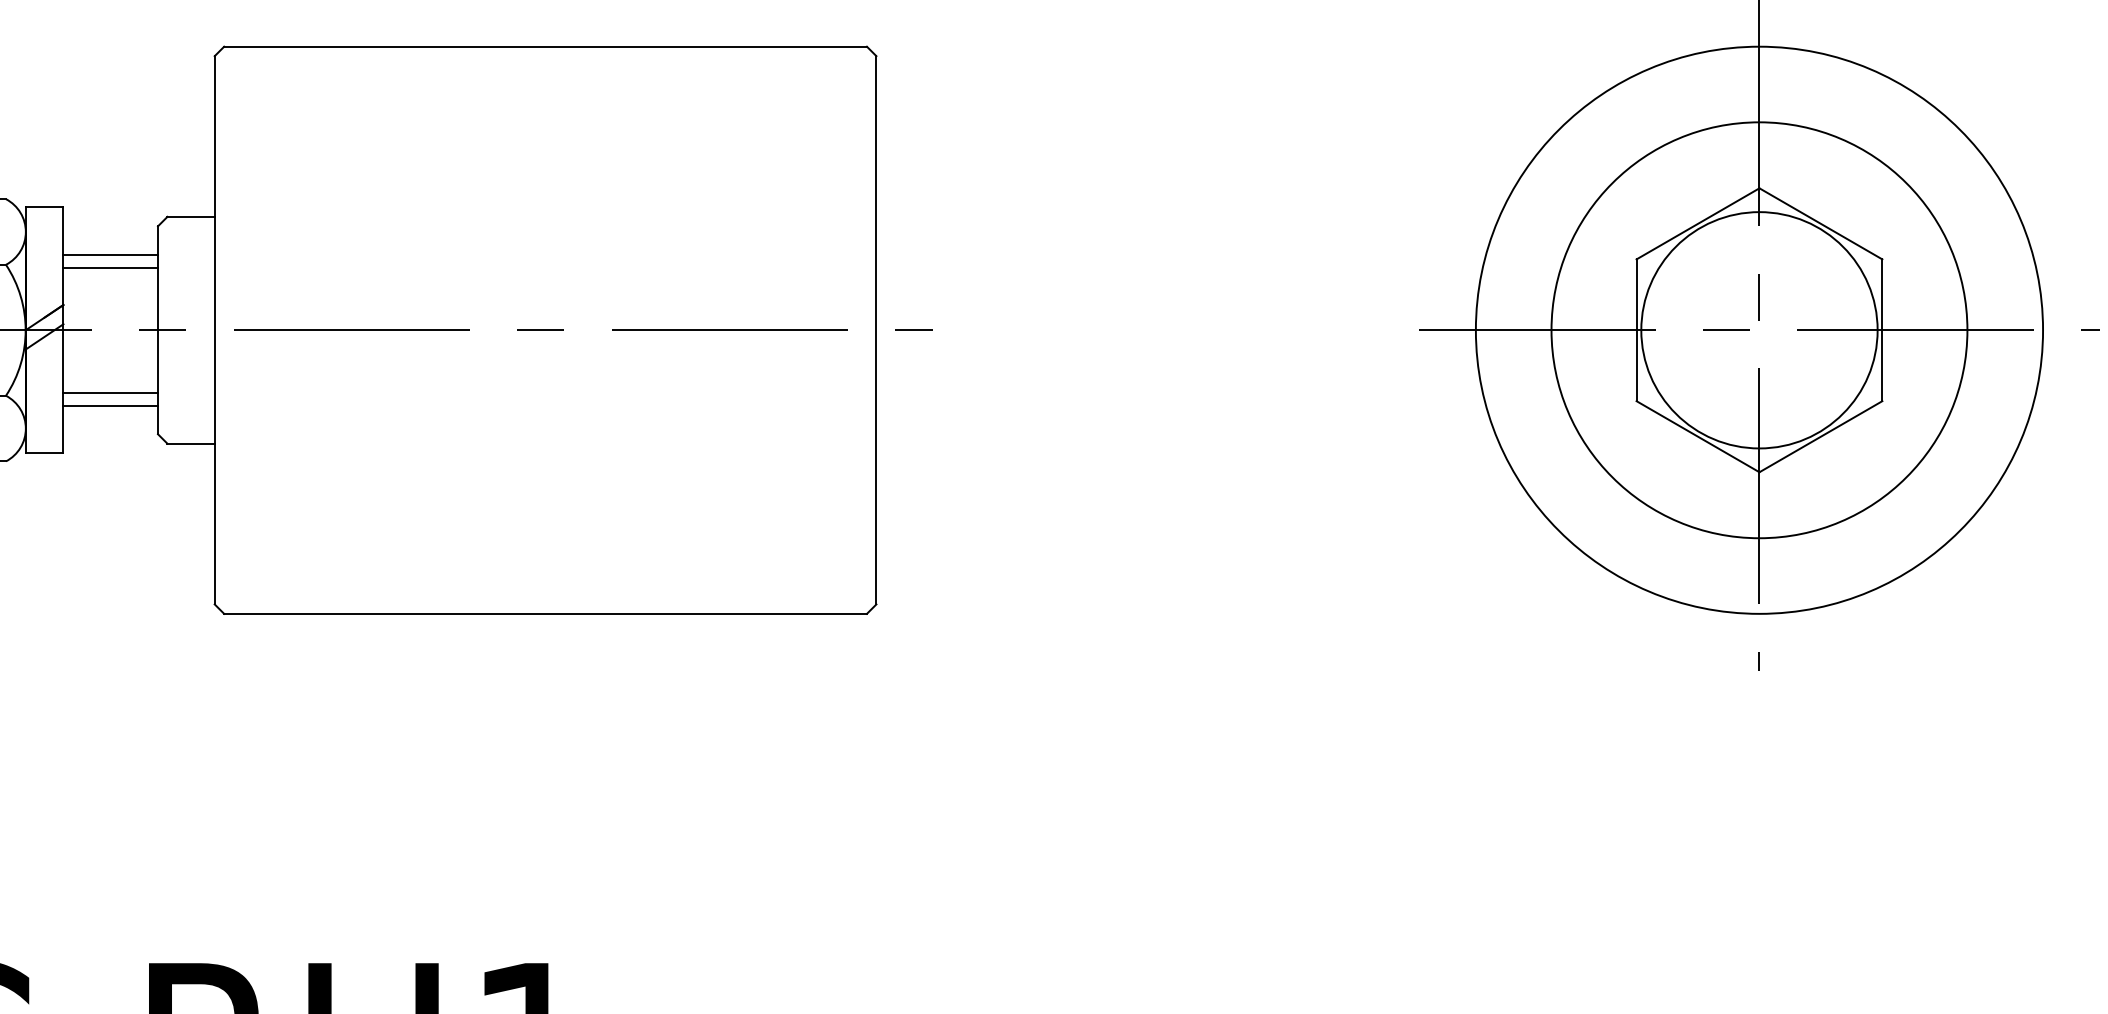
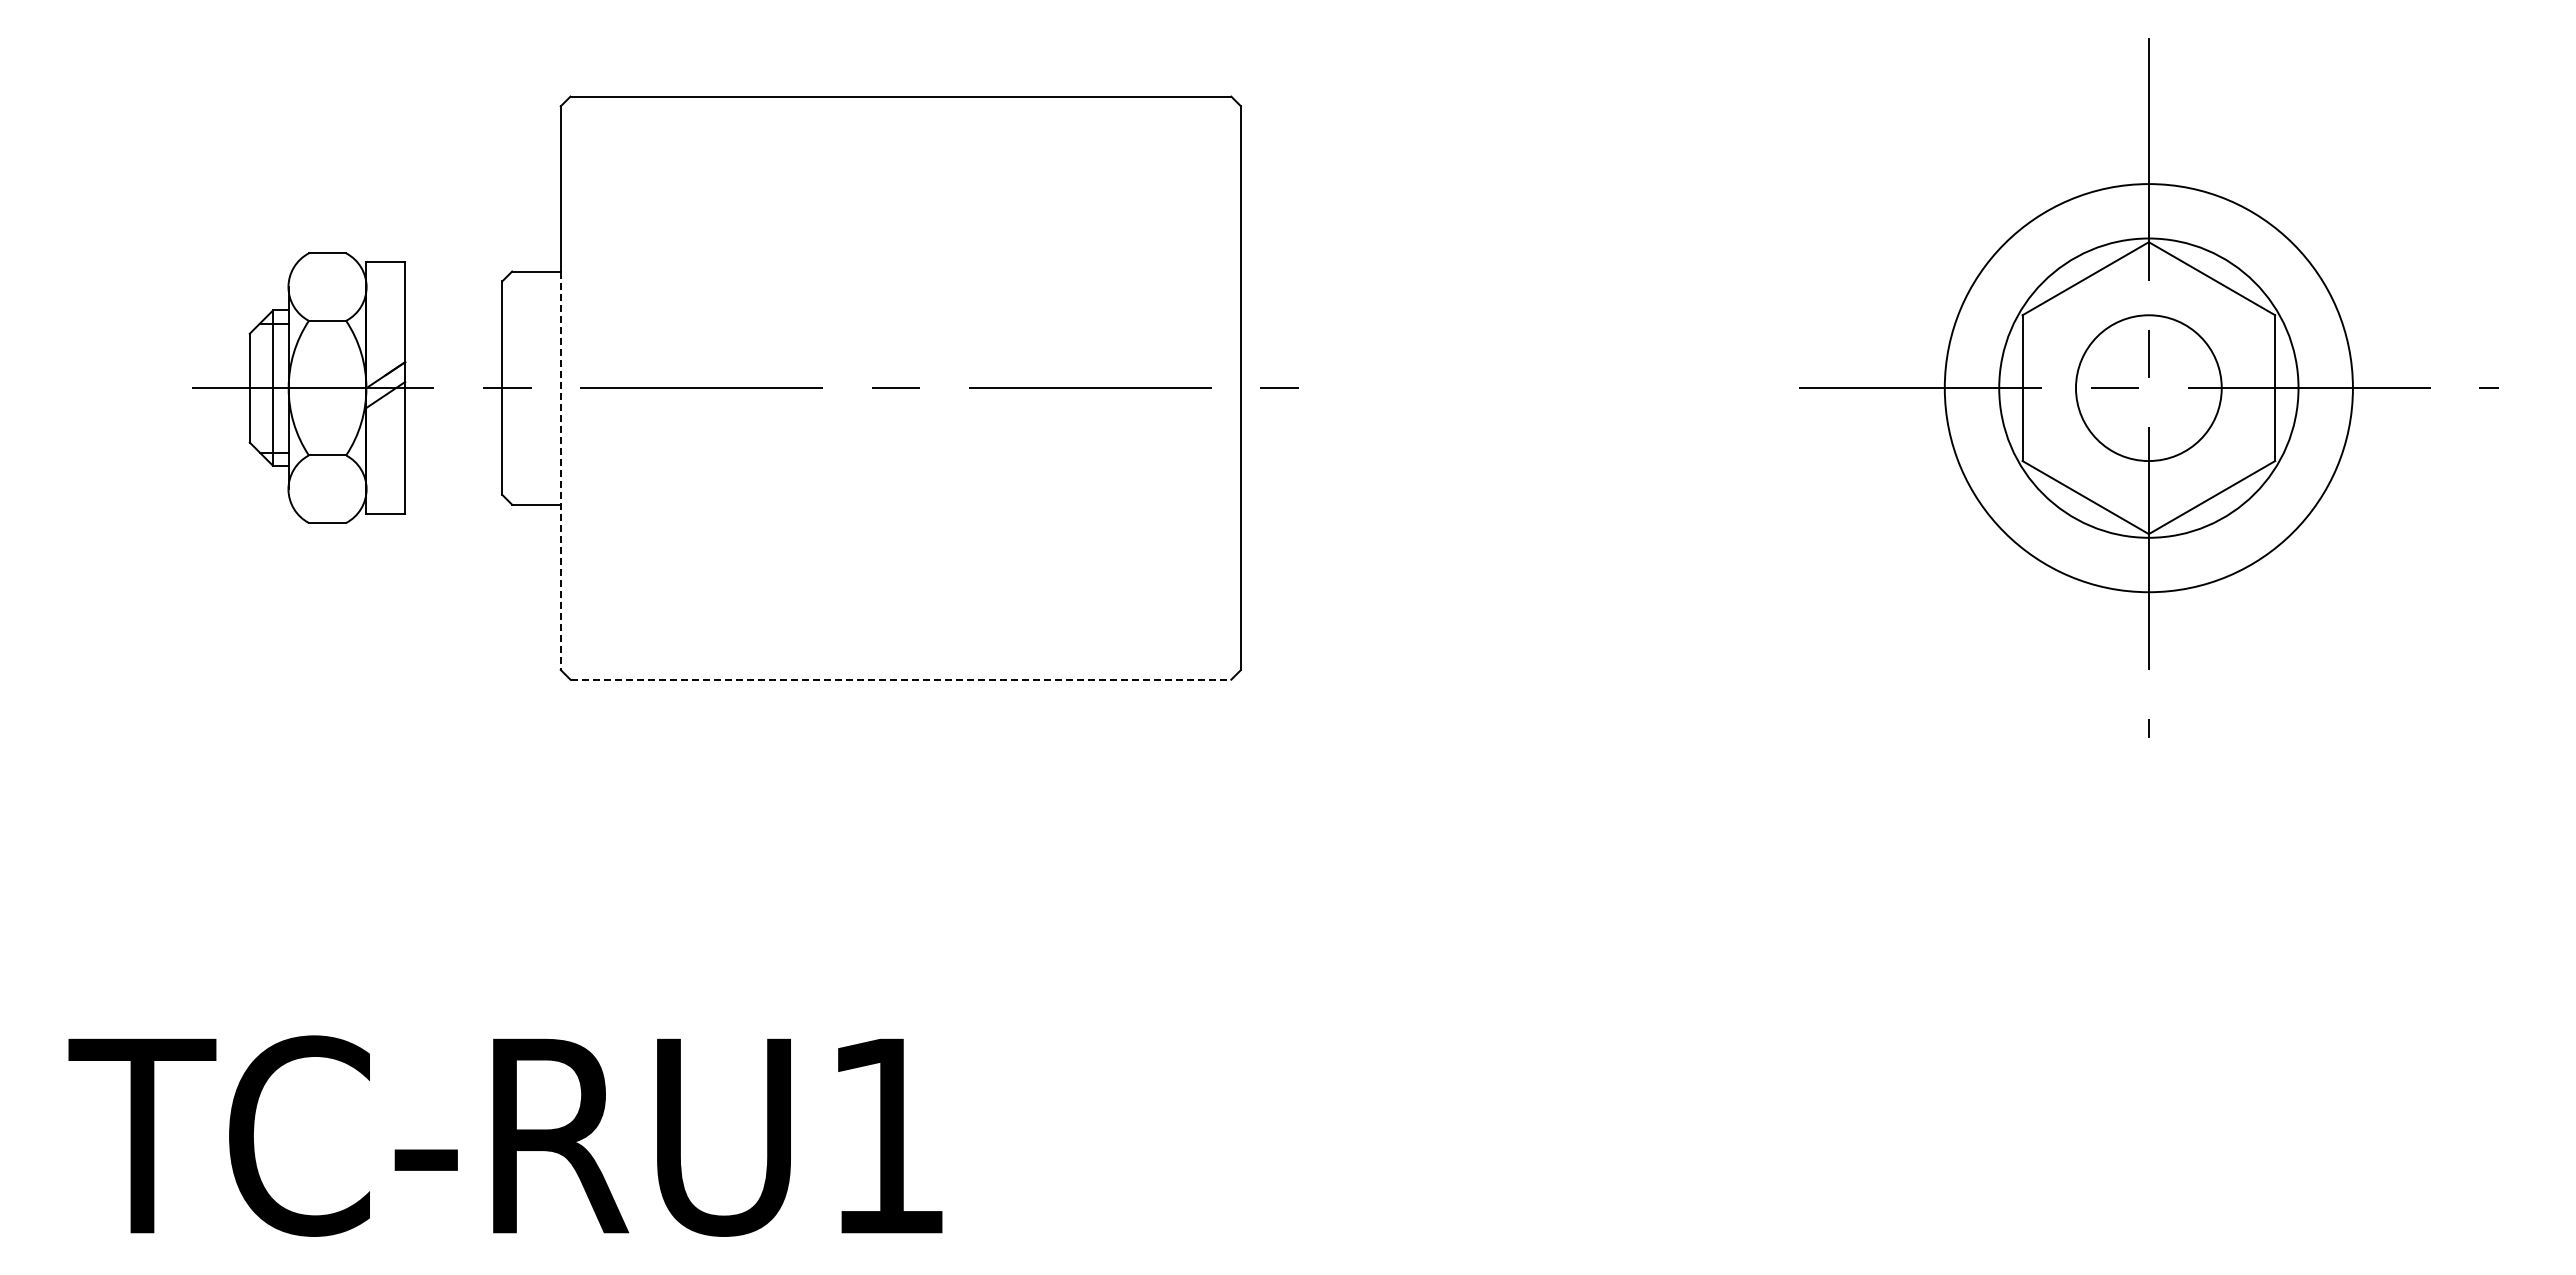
line: (110, 254) -> (453, 310), removed
line: (110, 267) -> (453, 323), removed
circle: (1759, 329) -> (2148, 387), size x0.6
circle: (1759, 329) -> (2148, 387), size x0.7
circle: (1759, 329) -> (2148, 387), size x0.7
line: (110, 392) -> (453, 452), removed
line: (110, 405) -> (453, 465), removed
line: (214, 411) -> (560, 471), solid -> dashed
line: (546, 613) -> (901, 679), solid -> dashed

